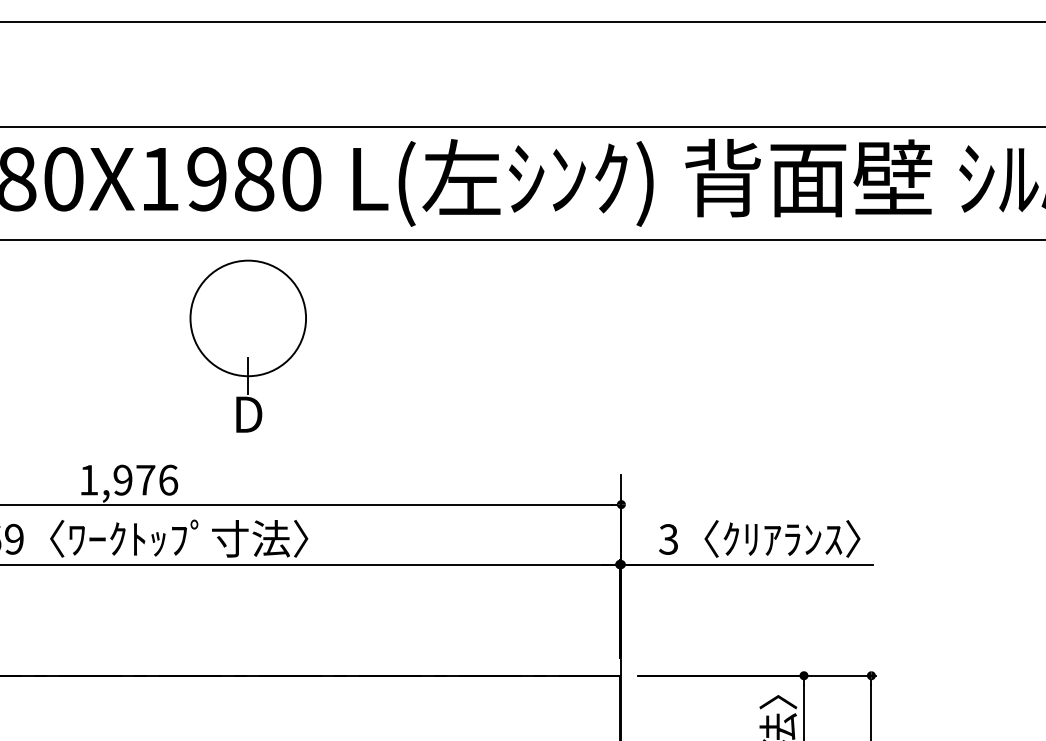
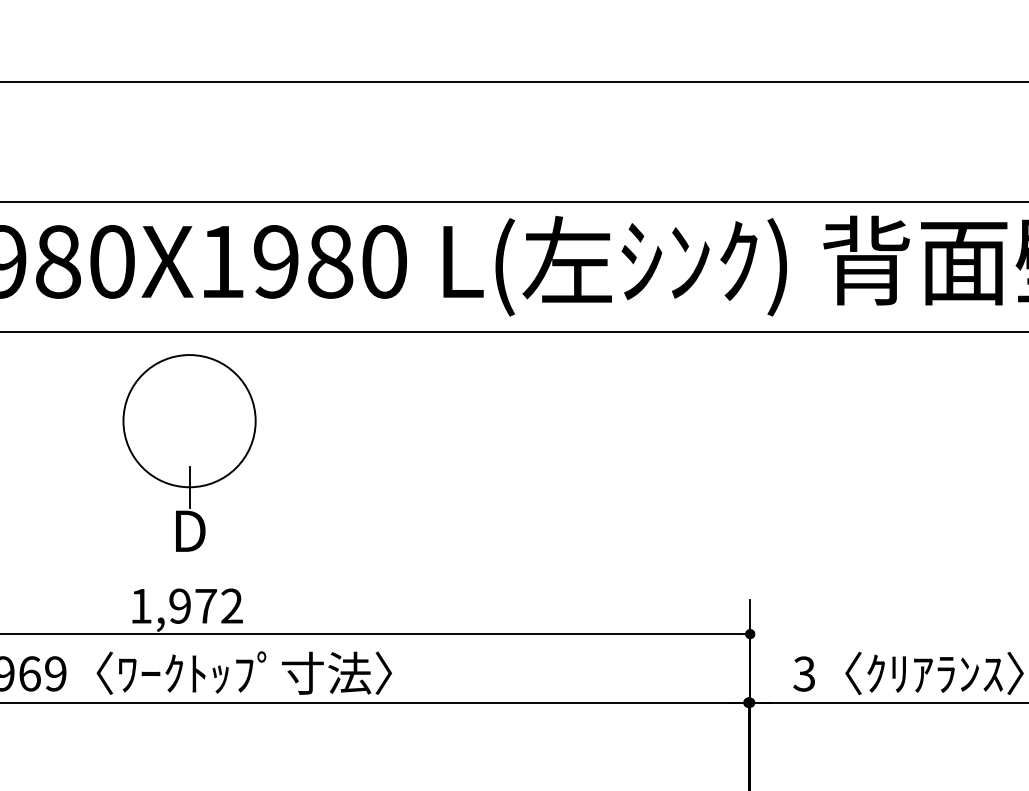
part: (247, 345) -> (188, 452), moved
text: (168, 479) -> (232, 605), 1,976 -> 1,972

